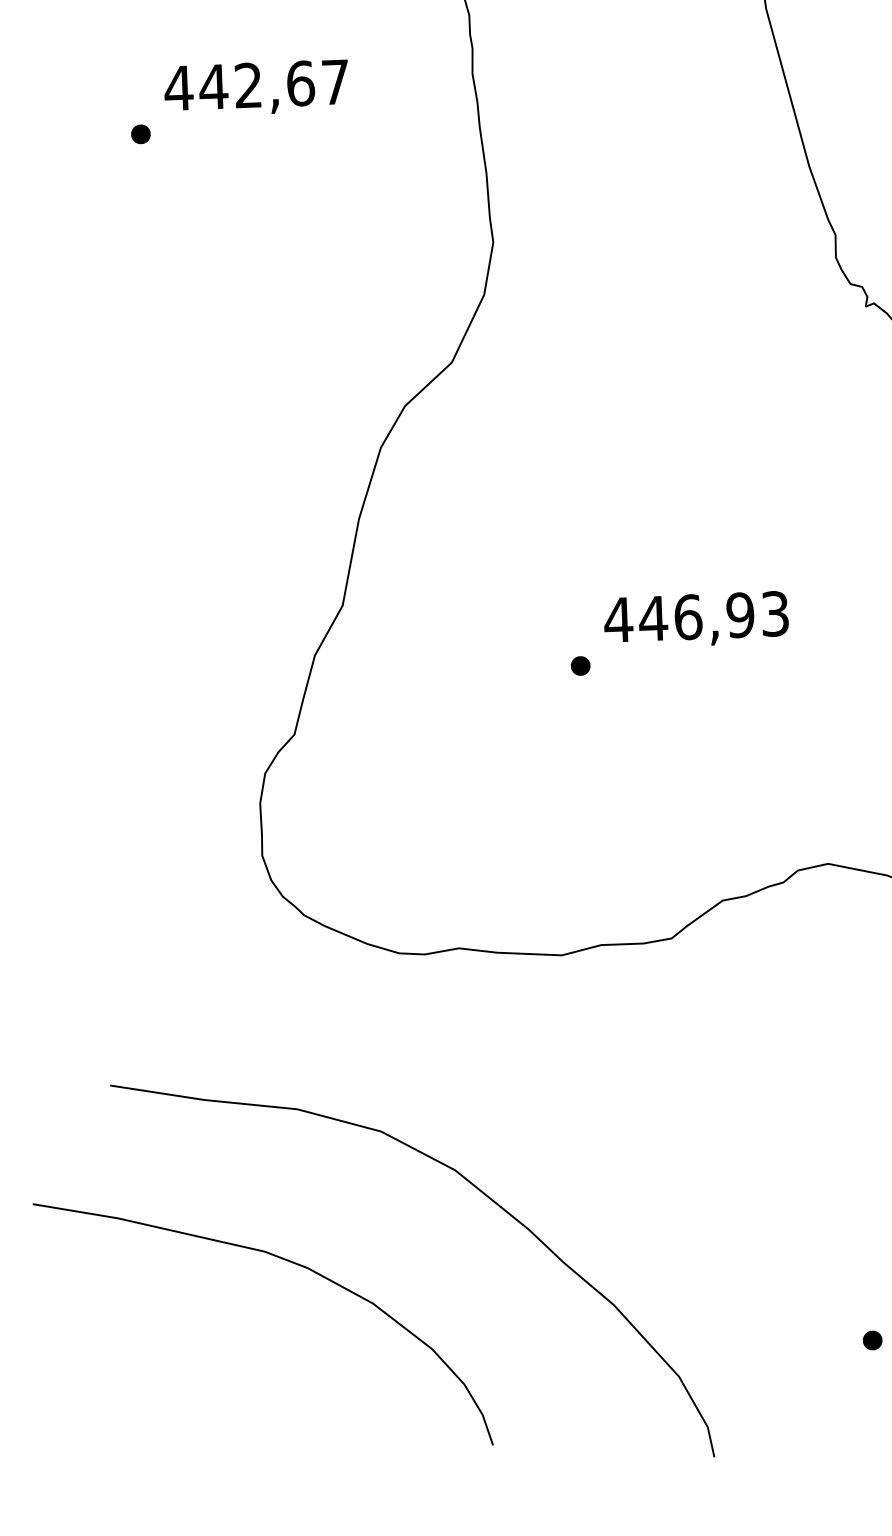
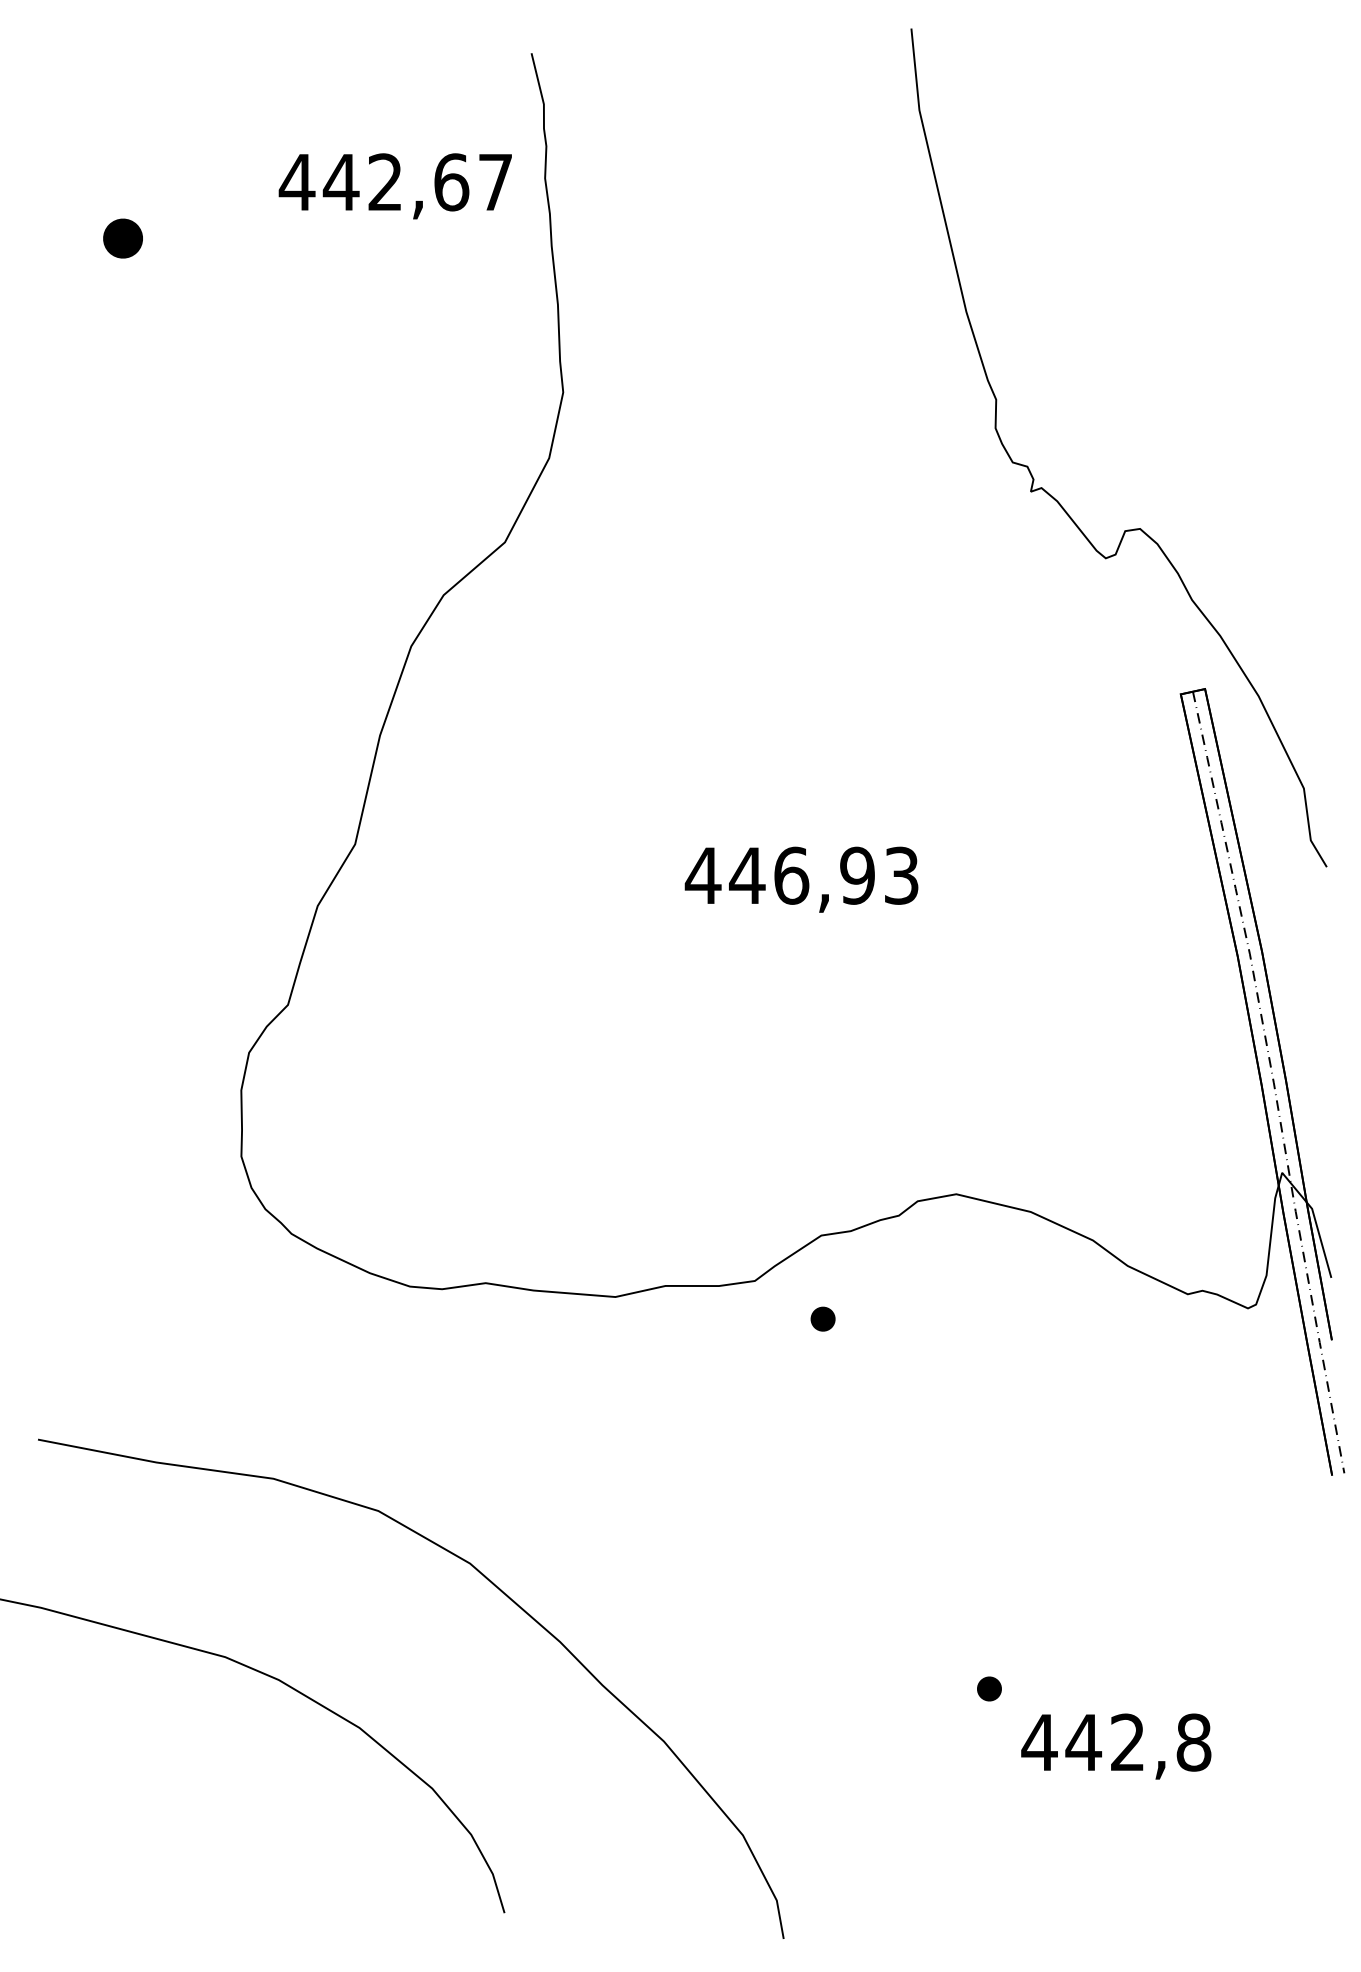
text: (255, 88) -> (394, 186), moved
part: (140, 134) -> (122, 238), size x1.6
part: (580, 665) -> (822, 1318), moved
part: (872, 1340) -> (989, 1688), moved

